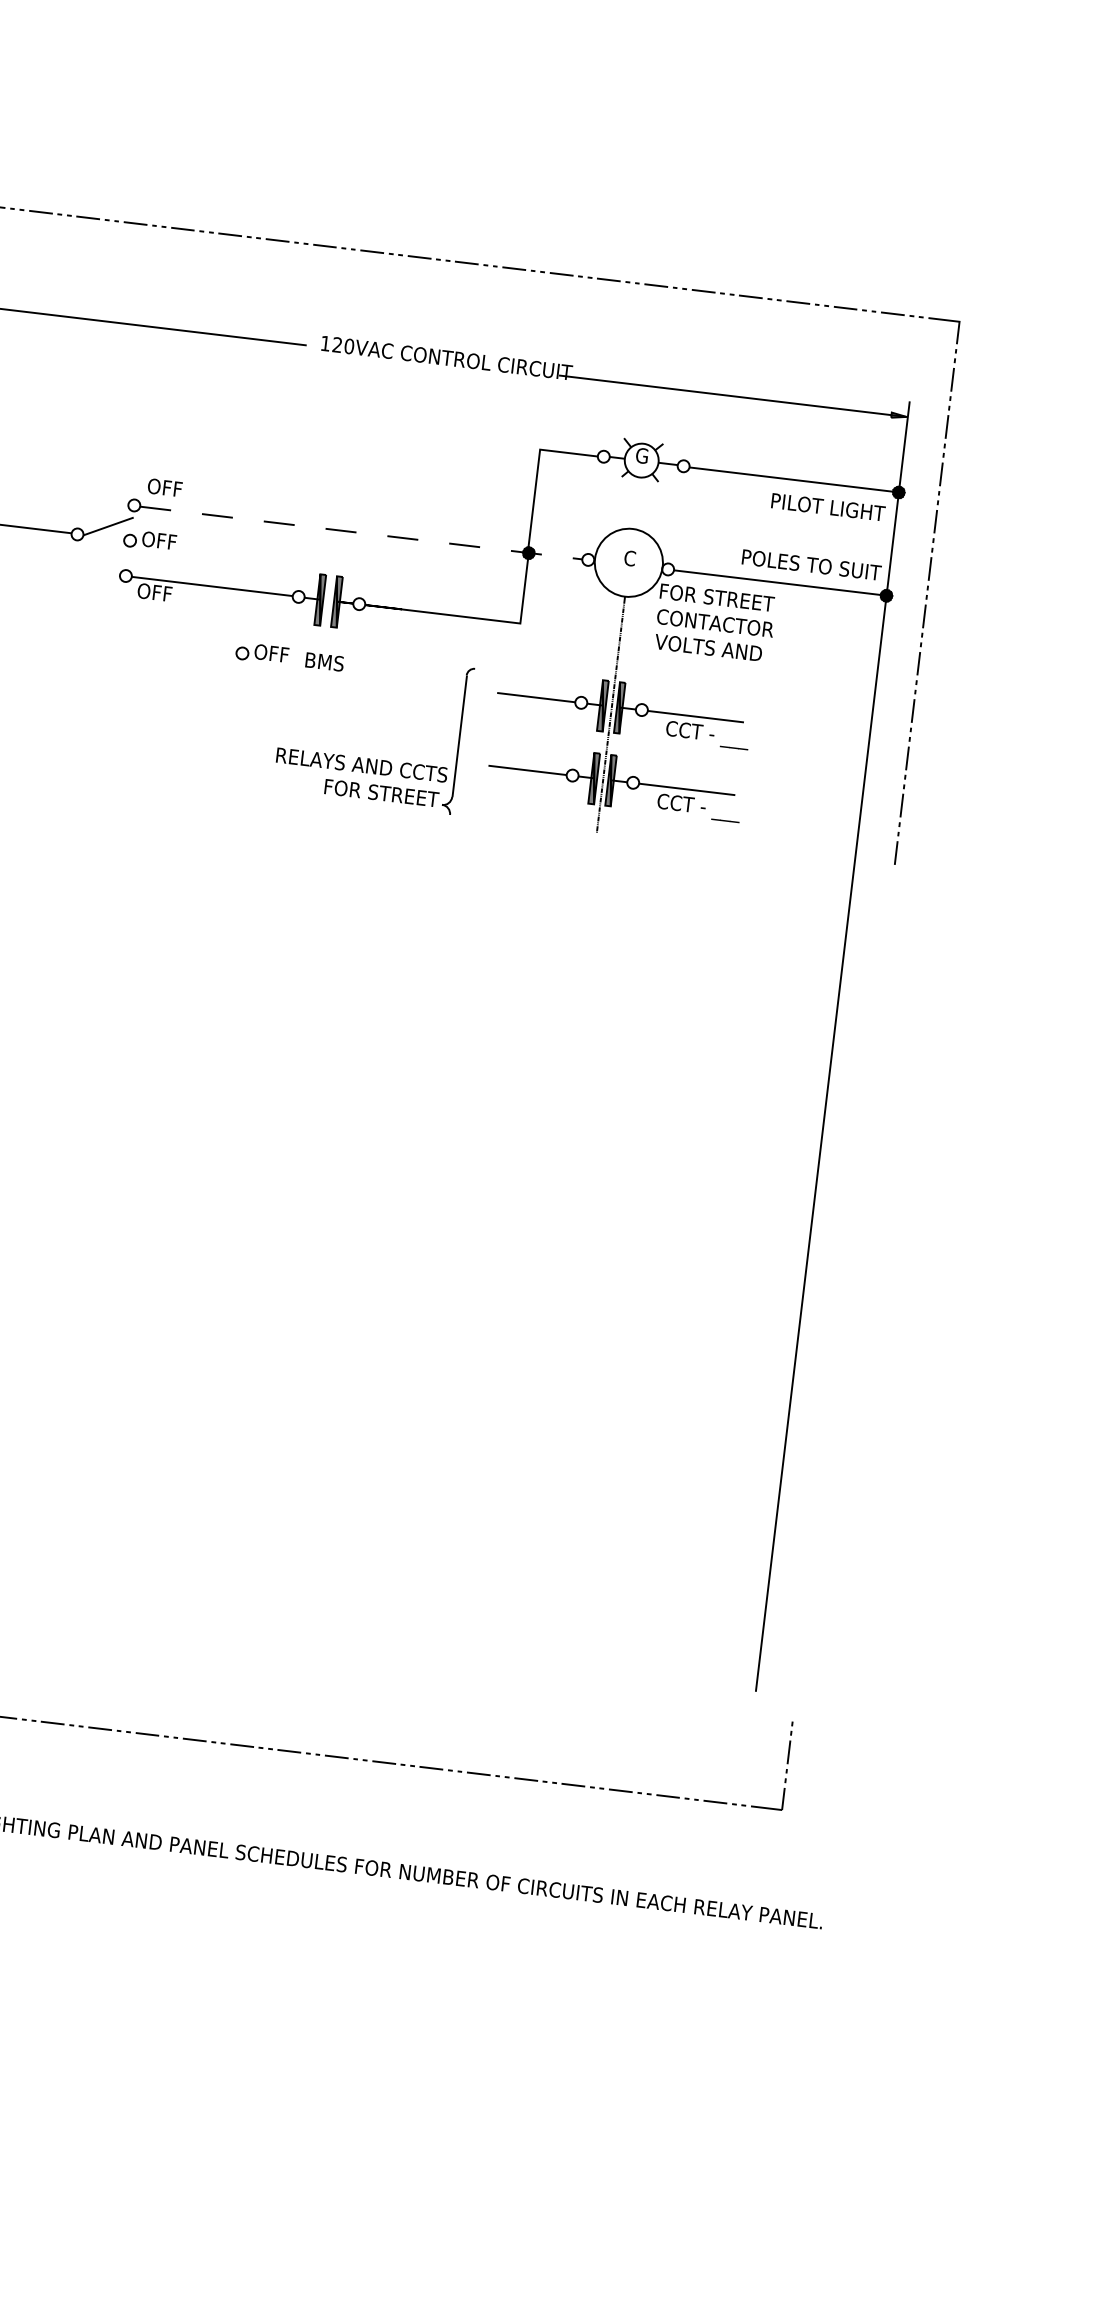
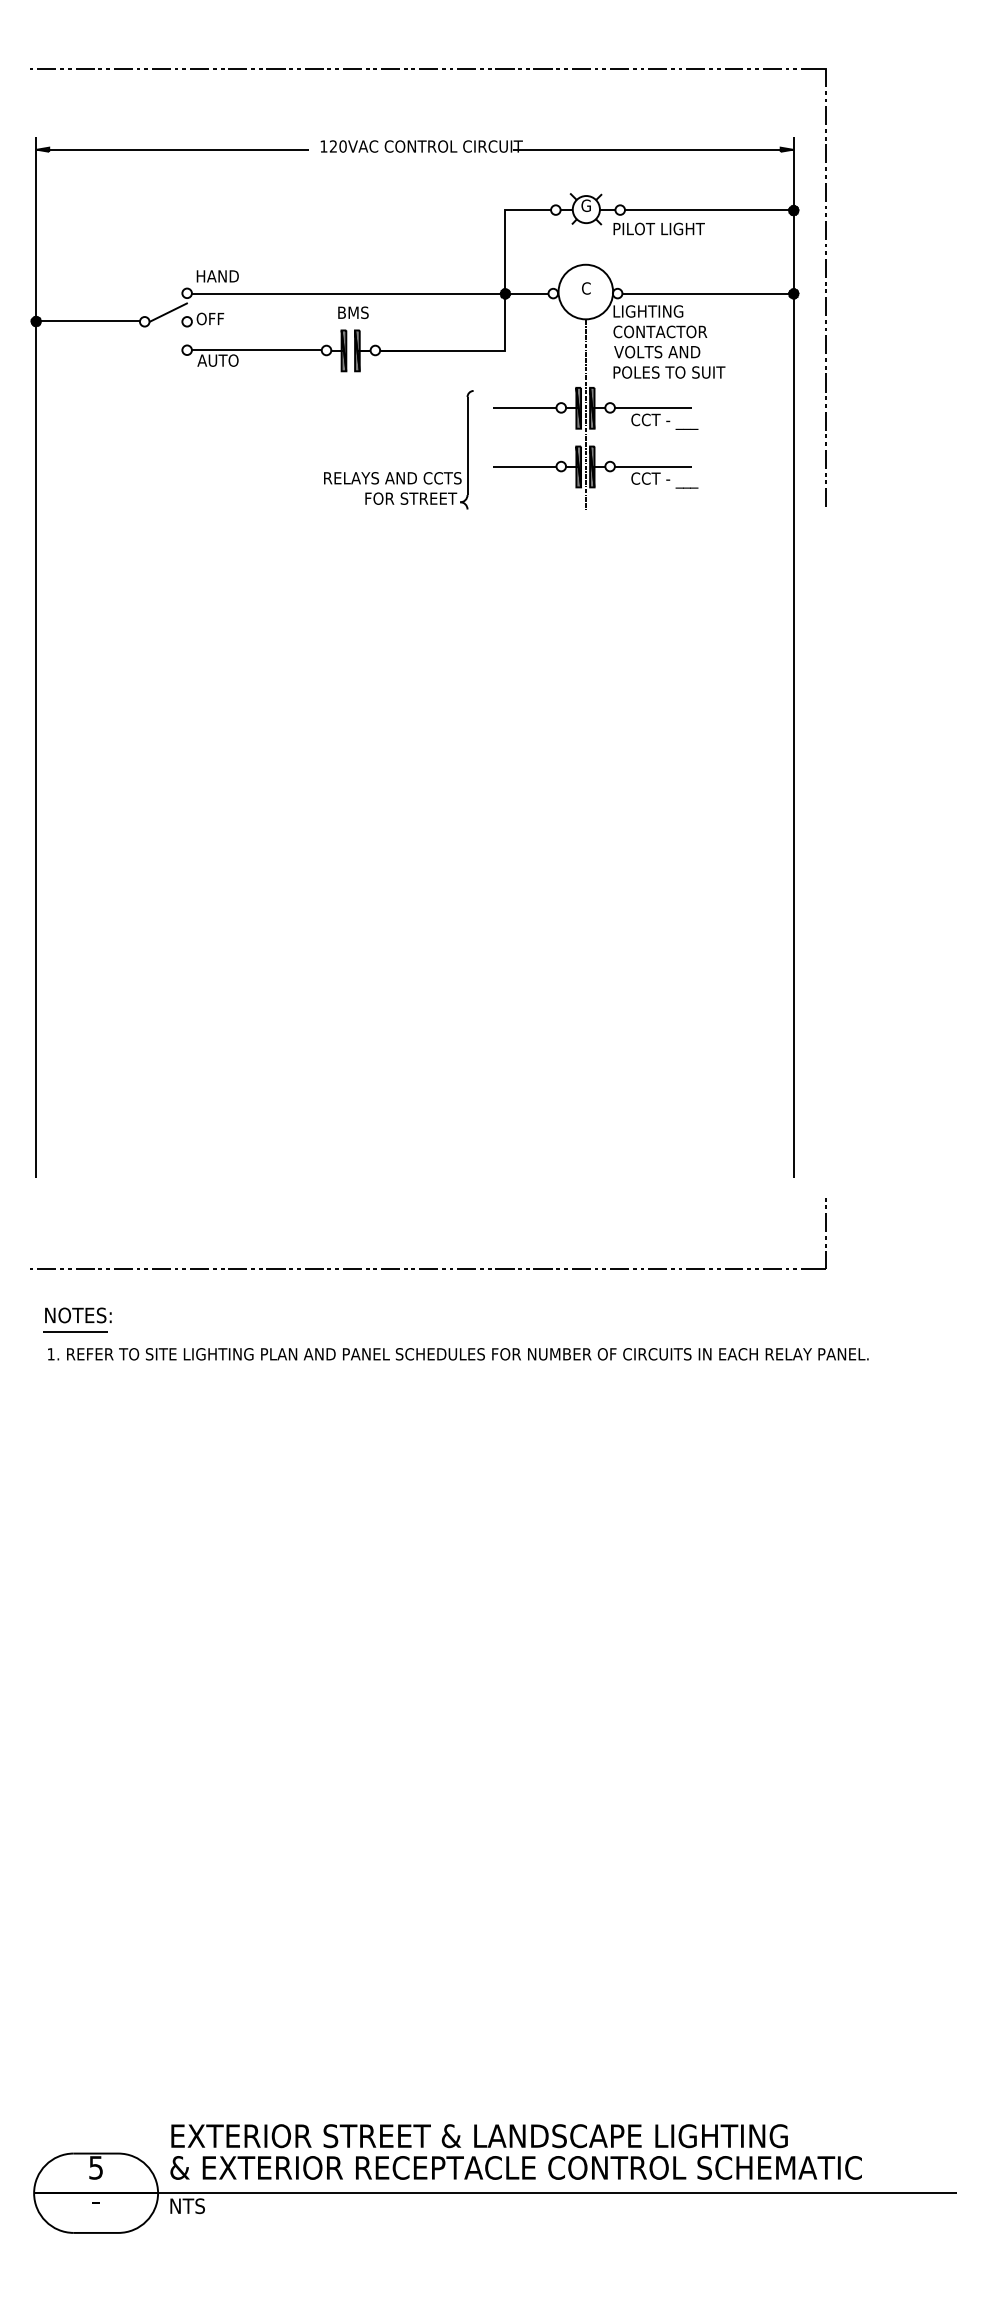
text: (174, 489) -> (217, 276), OFF -> HAND
text: (827, 506) -> (658, 228), moved
line: (361, 532) -> (370, 293), dashed -> solid
text: (811, 565) -> (669, 372), moved
text: (162, 593) -> (217, 360), OFF -> AUTO
text: (718, 597) -> (660, 311), FOR STREET -> LIGHTING
part: (261, 652) -> (302, 398), removed
text: (324, 661) -> (353, 312), moved

